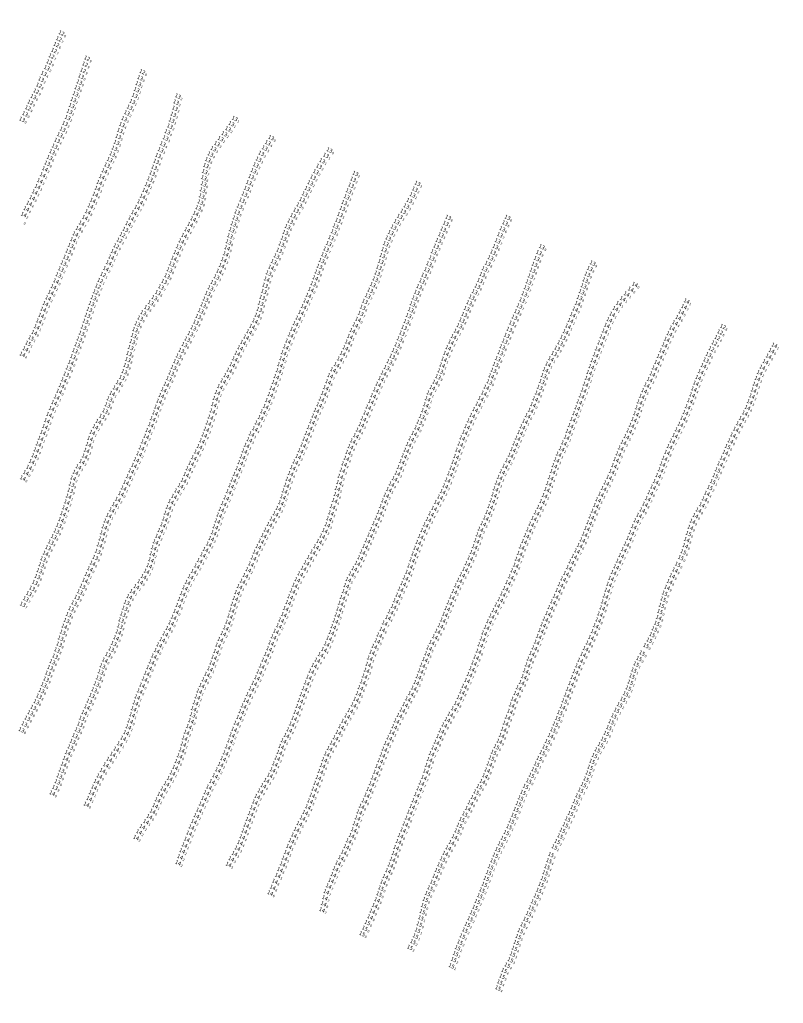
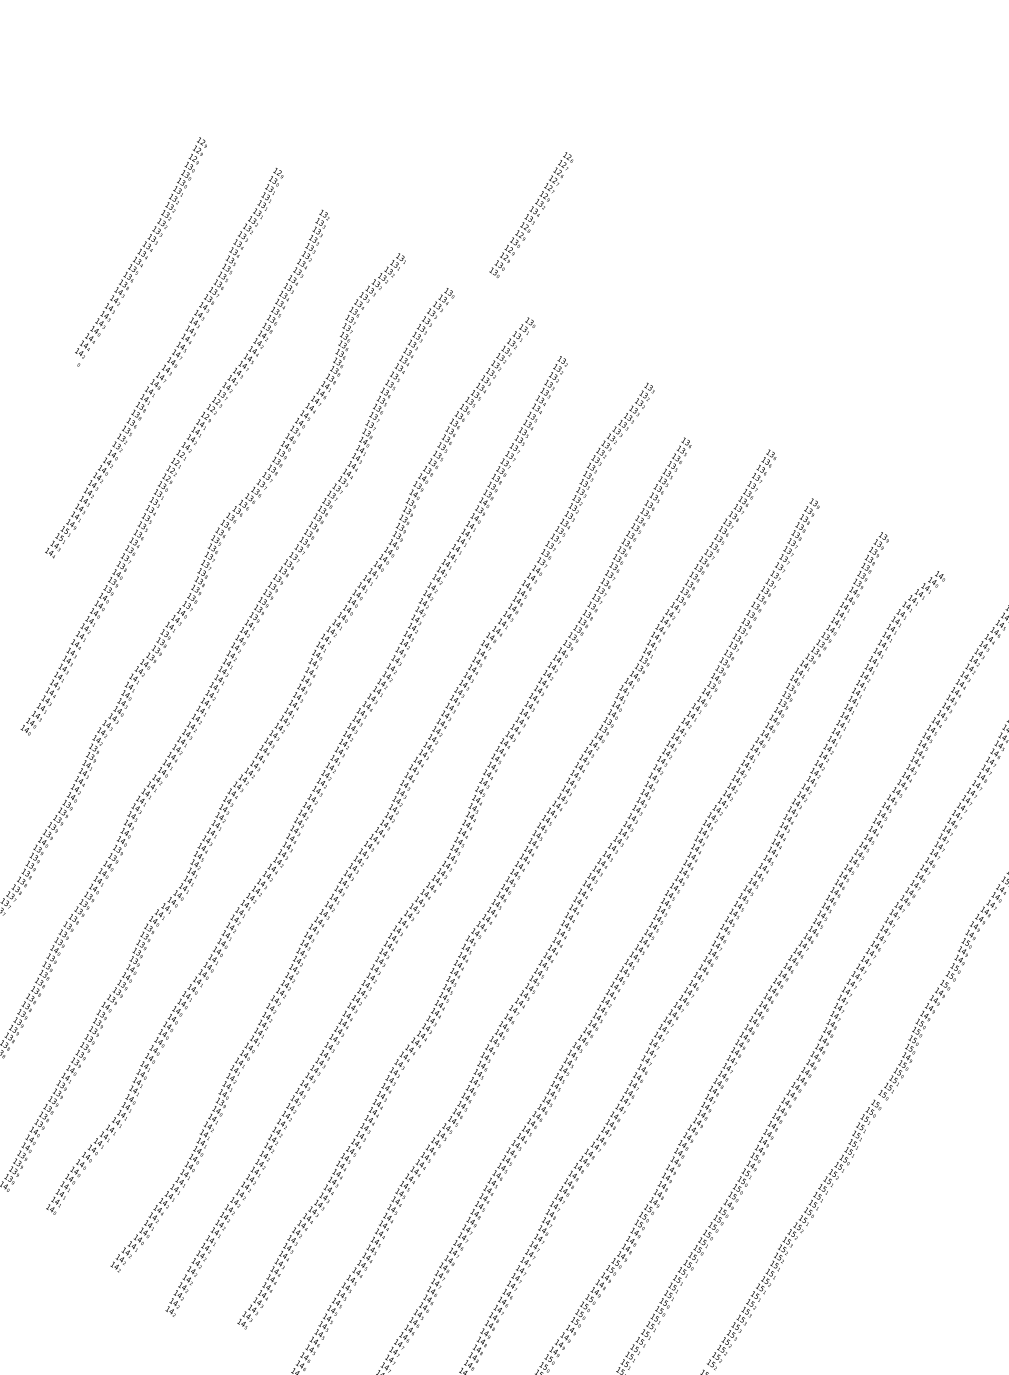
text: (42, 76) -> (531, 214), moved

